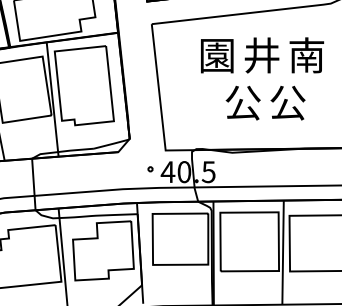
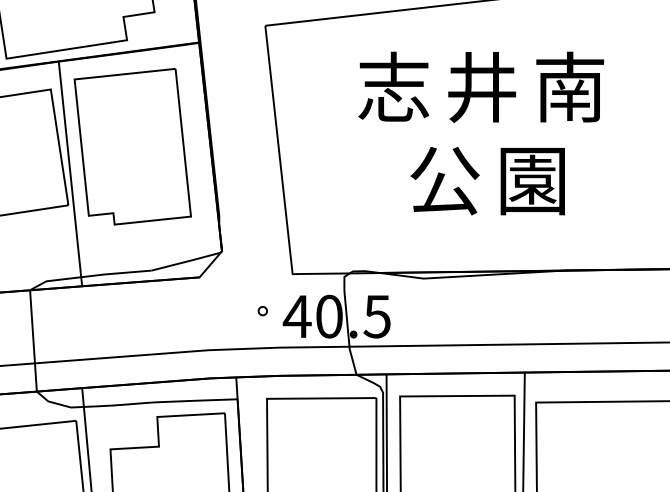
text: (216, 55) -> (392, 87), 園 -> 志
text: (287, 102) -> (532, 179), 公 -> 園

